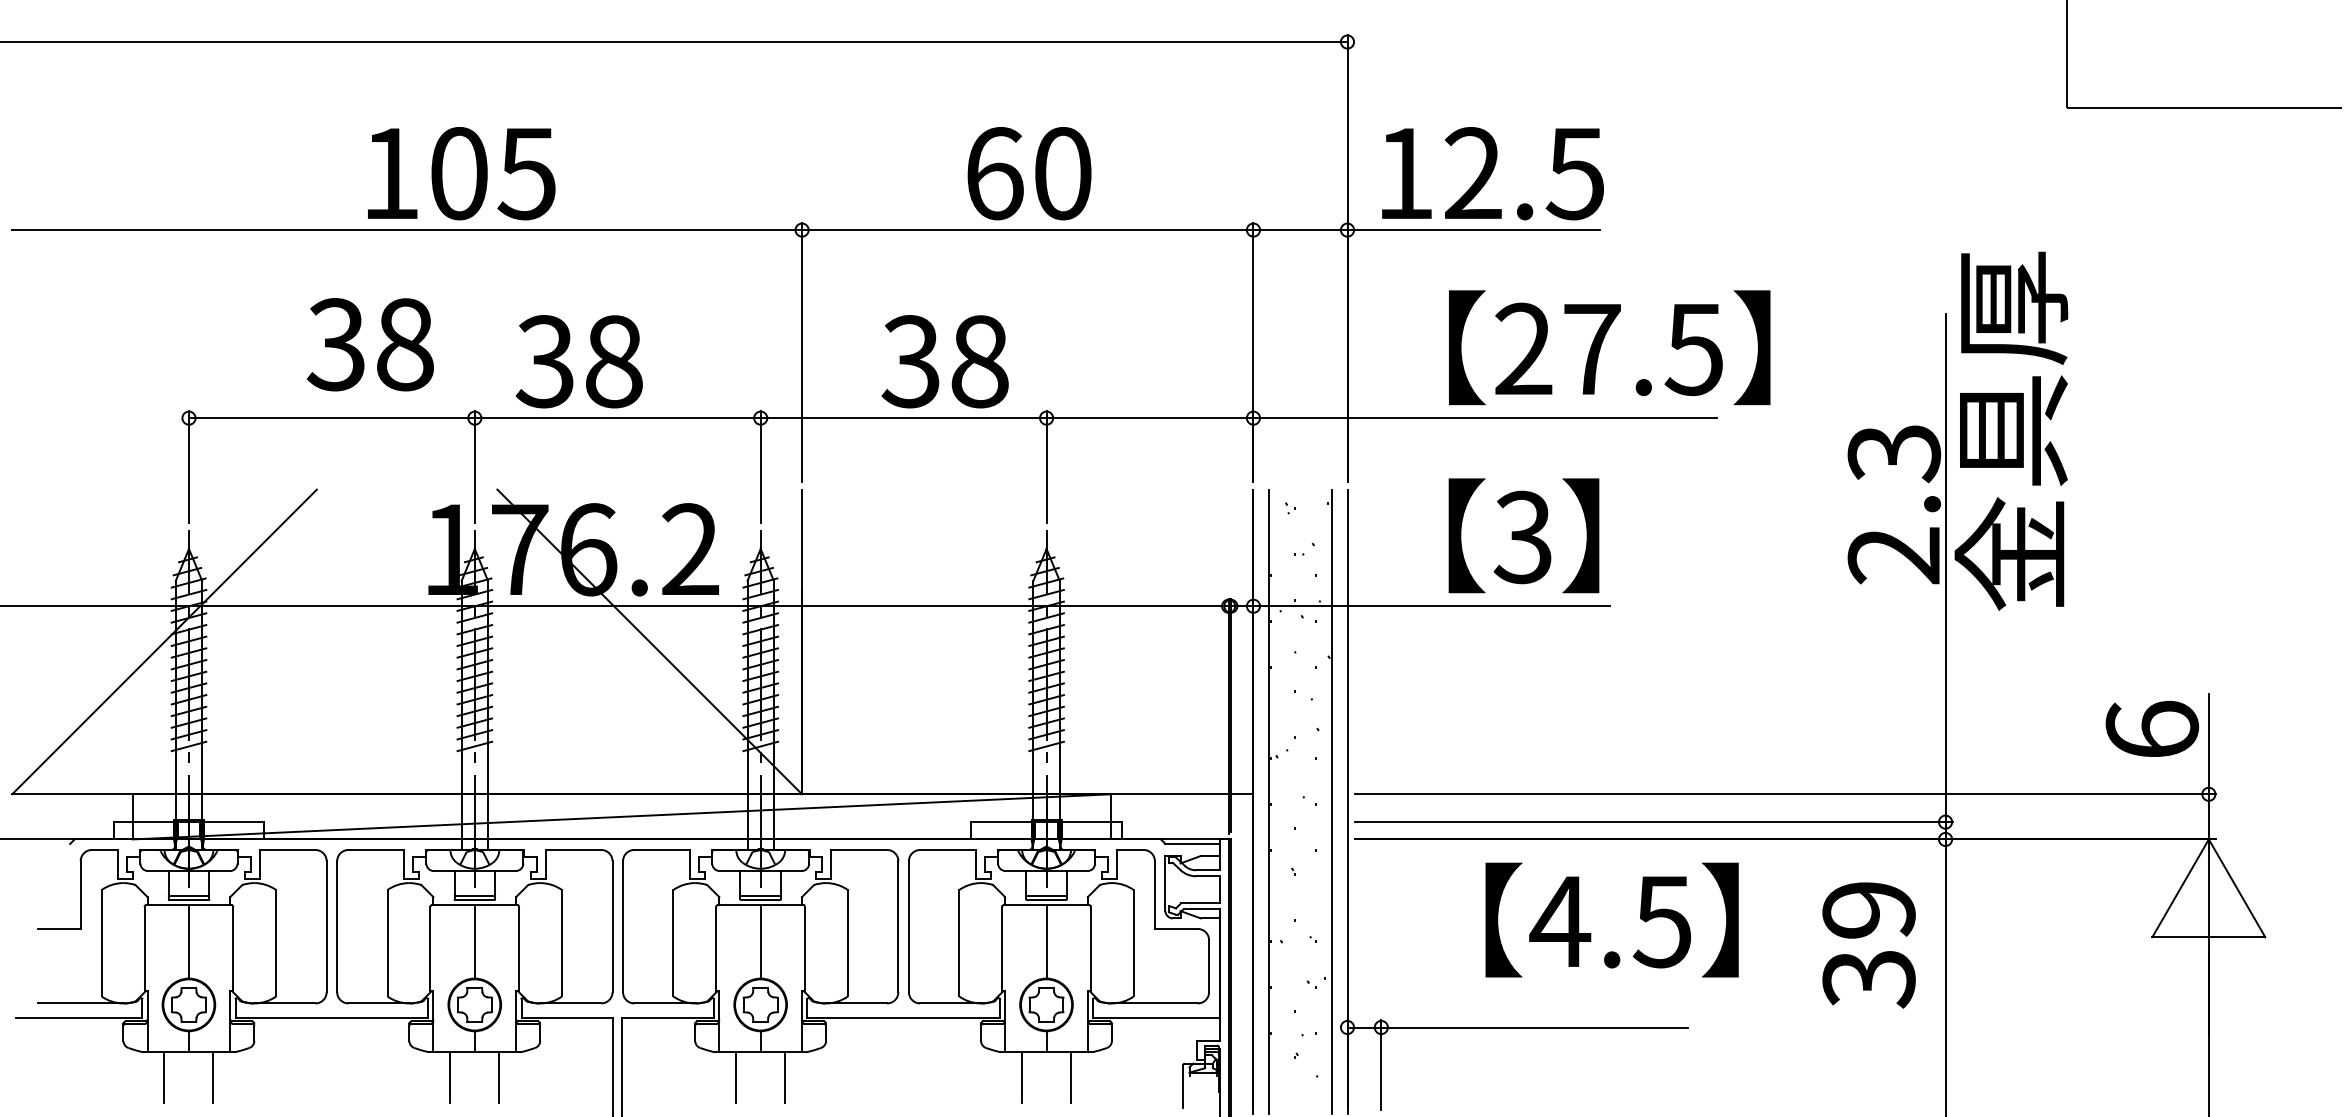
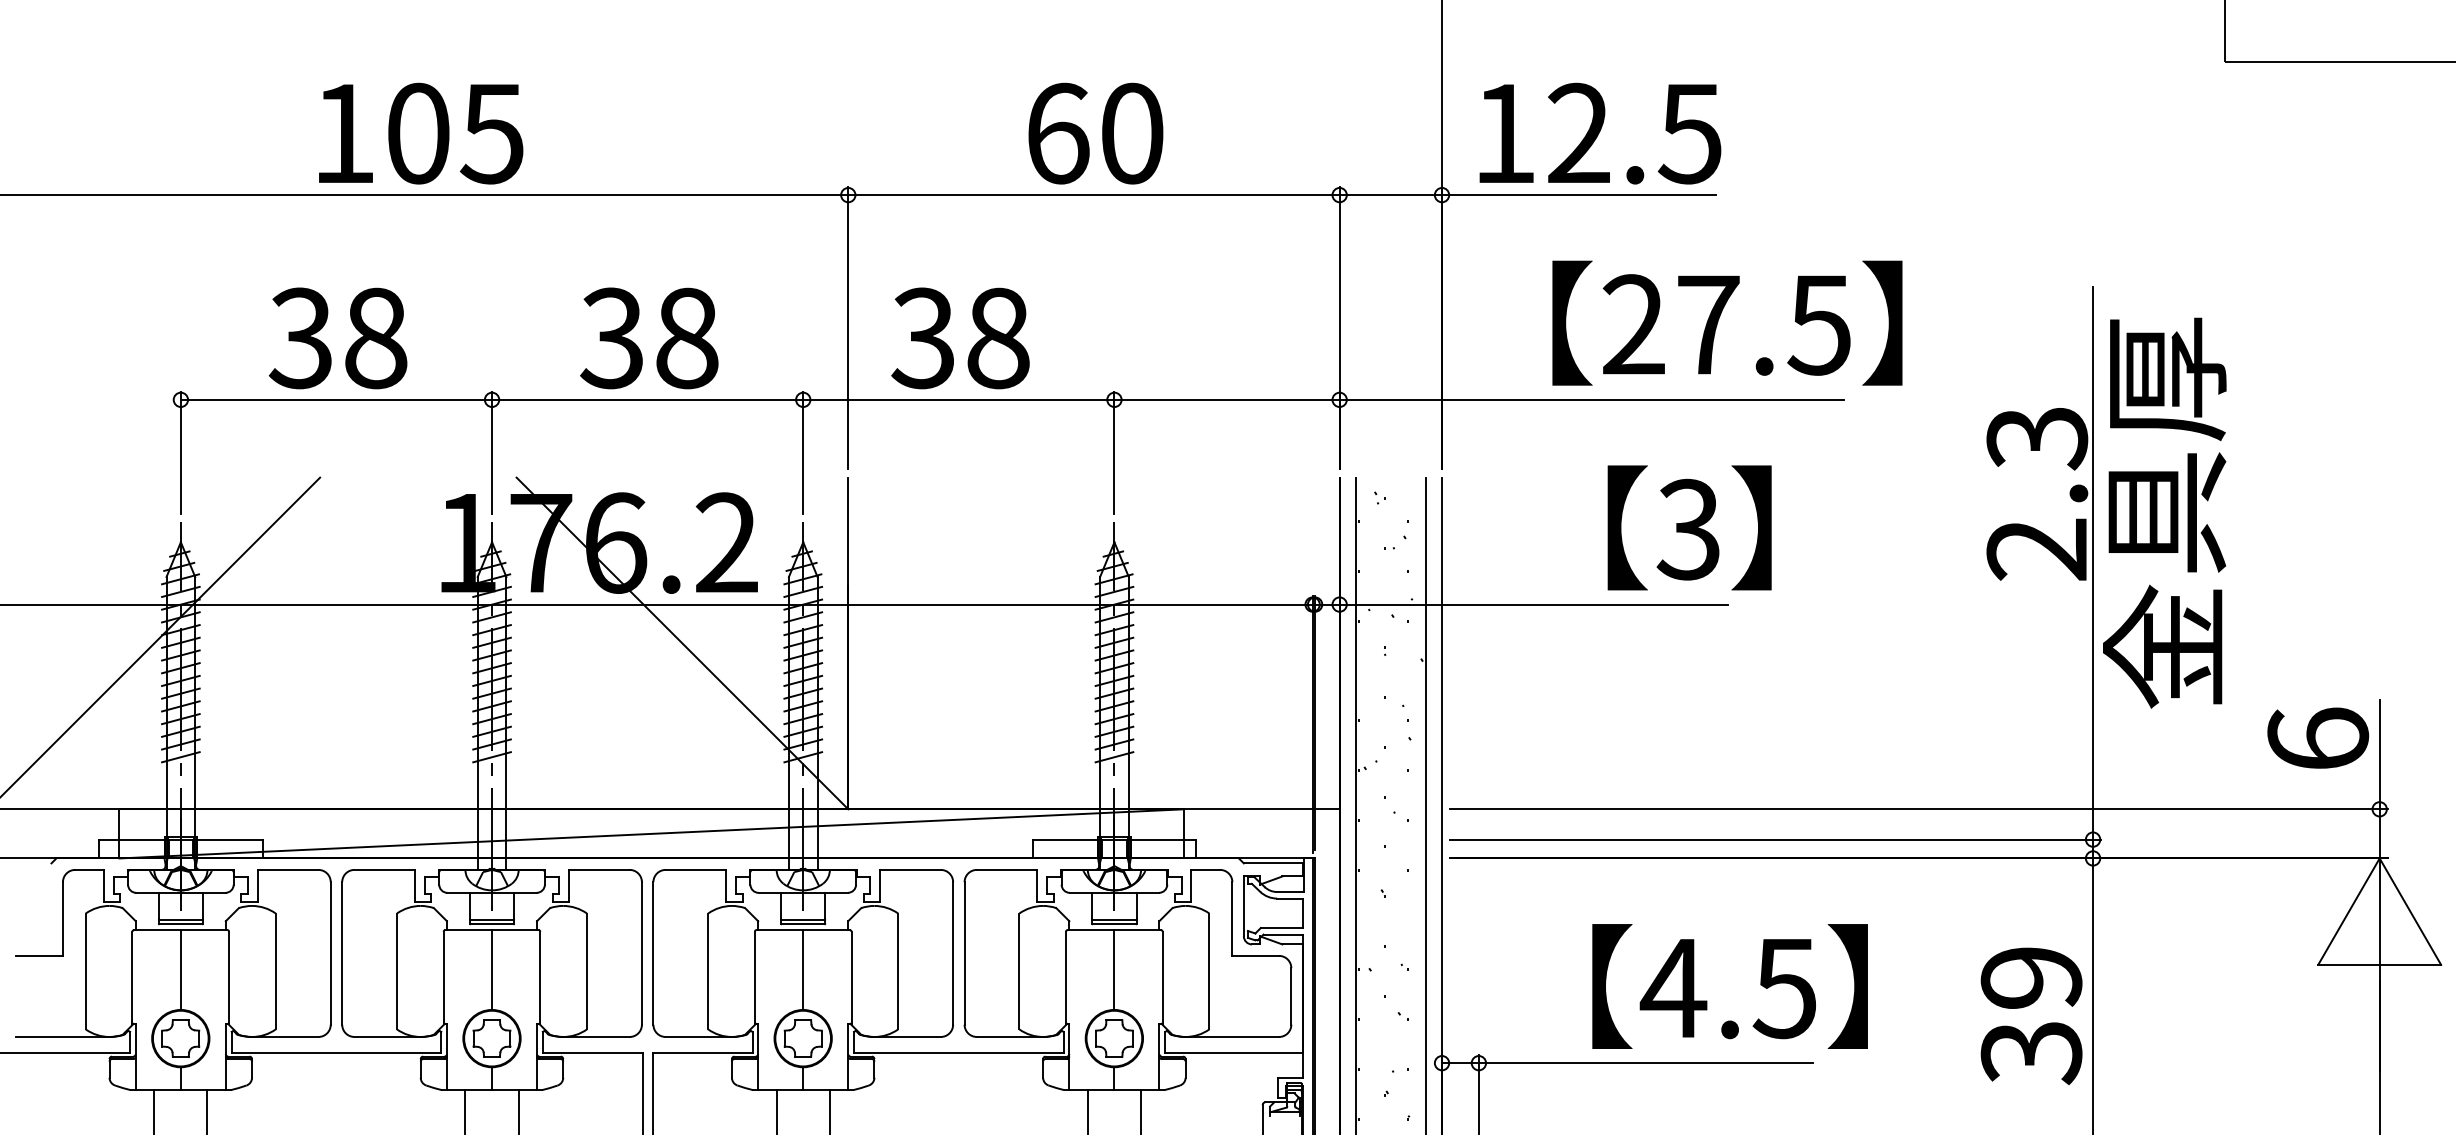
text: (461, 173) -> (420, 133), moved
text: (370, 344) -> (338, 338), moved
text: (578, 361) -> (648, 338), moved
text: (944, 361) -> (959, 338), moved
text: (2011, 430) -> (2164, 512), moved
text: (1523, 535) -> (1689, 527), moved
text: (1611, 919) -> (1729, 985), moved
text: (1868, 945) -> (2030, 1016), moved

